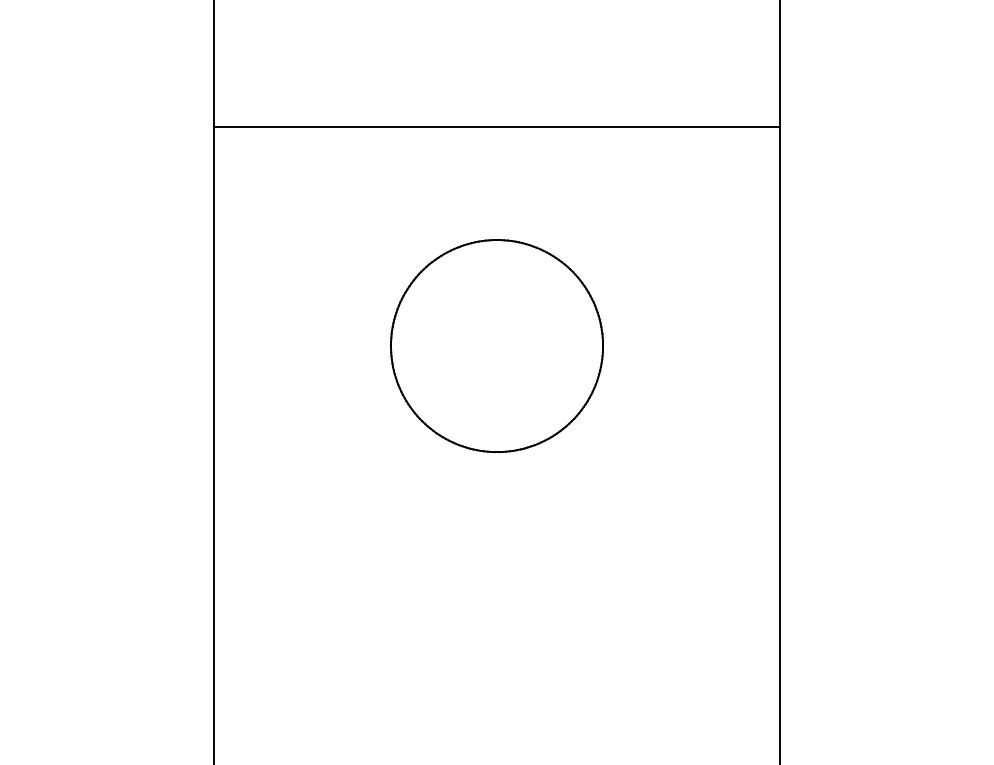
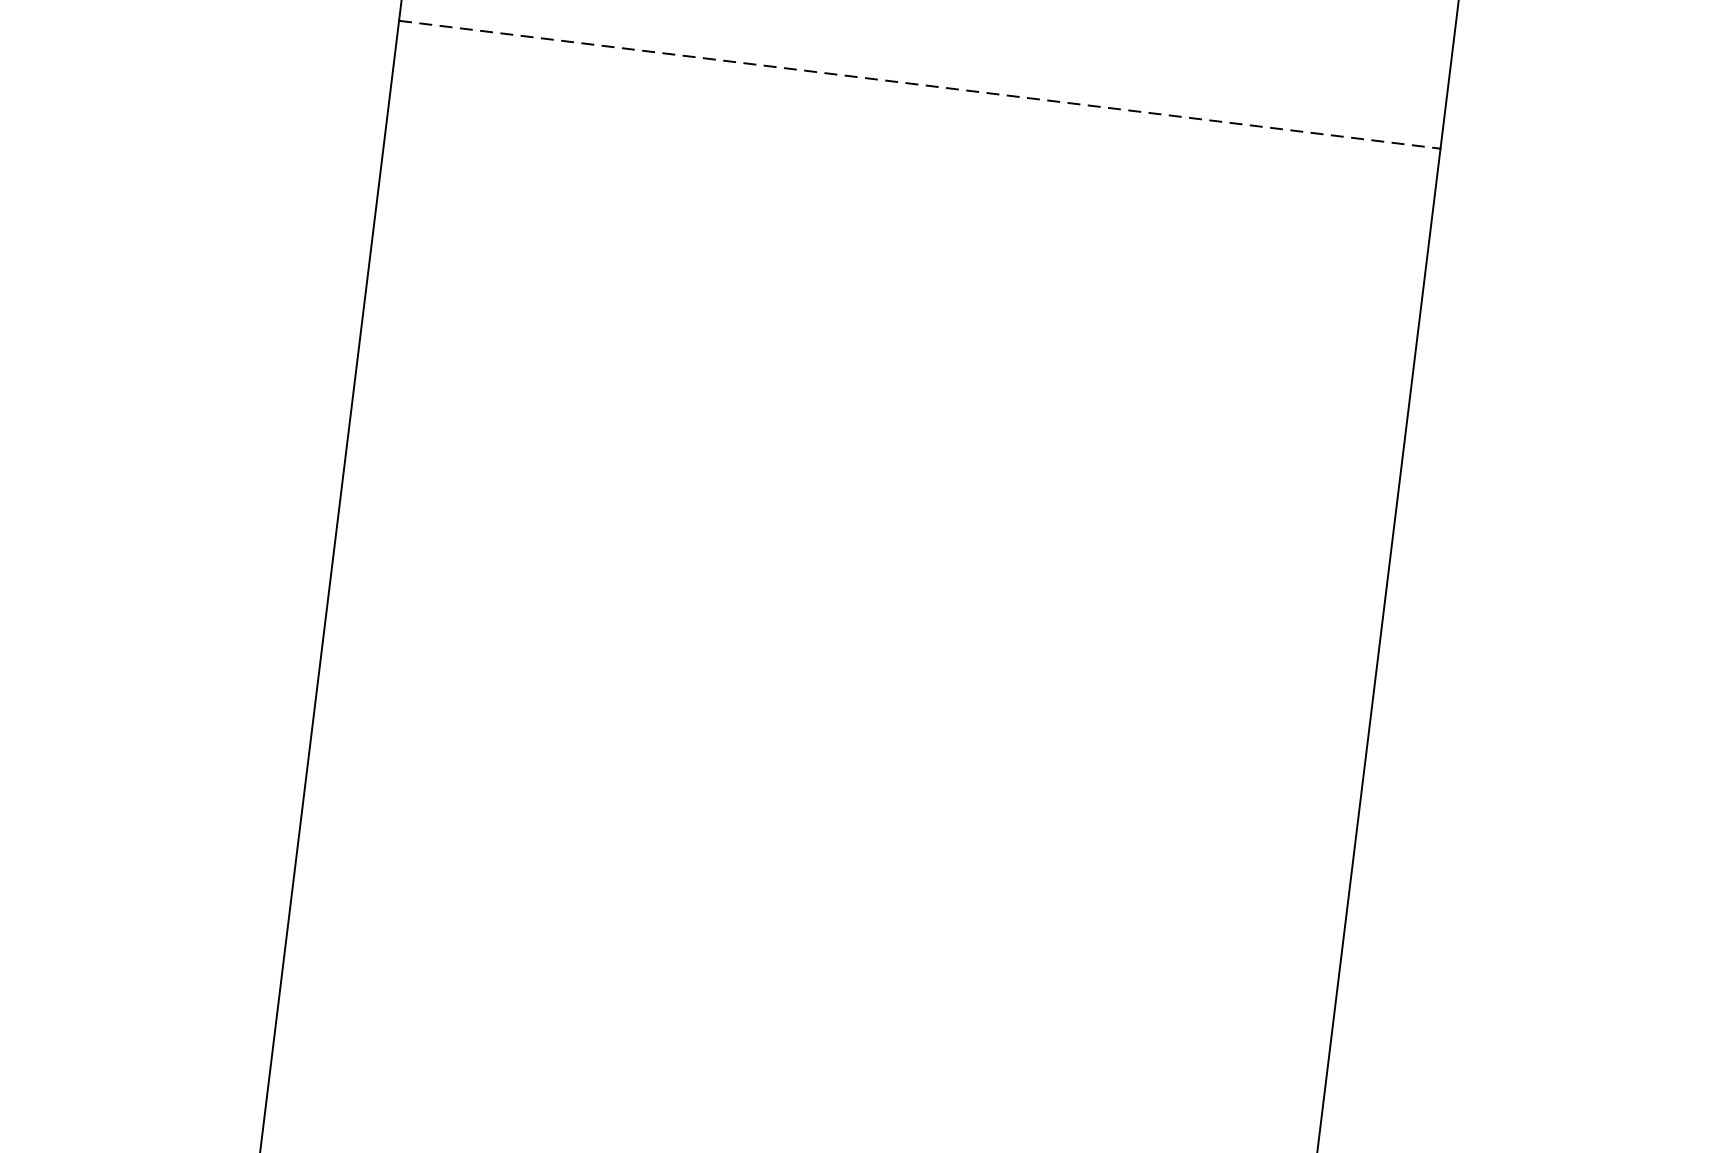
line: (496, 126) -> (919, 83), solid -> dashed
part: (496, 345) -> (869, 487), removed

